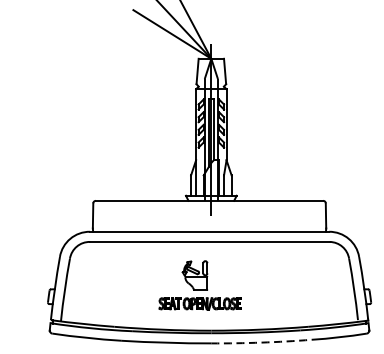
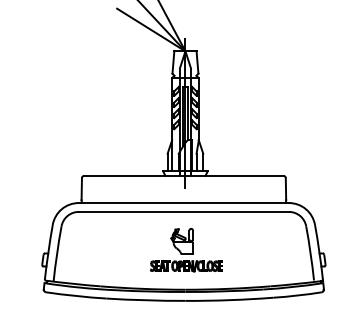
part: (199, 285) -> (186, 250), moved
arc: (261, 342) -> (229, 300), dashed -> solid

